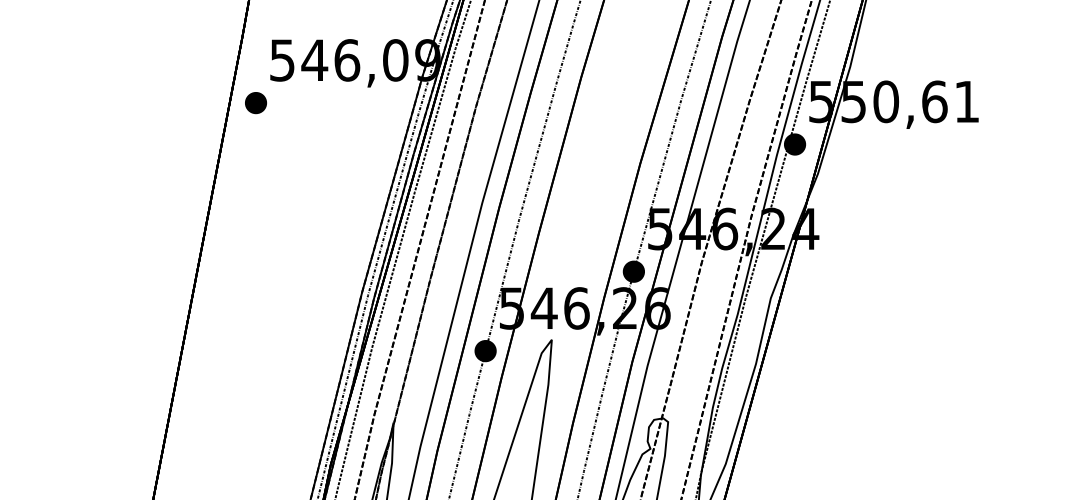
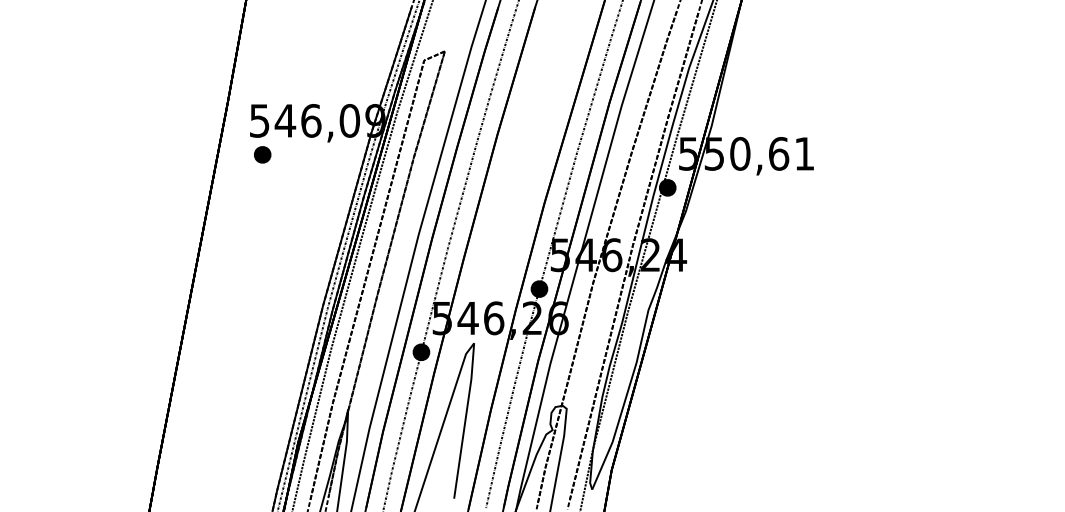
part: (255, 102) -> (262, 154), moved

